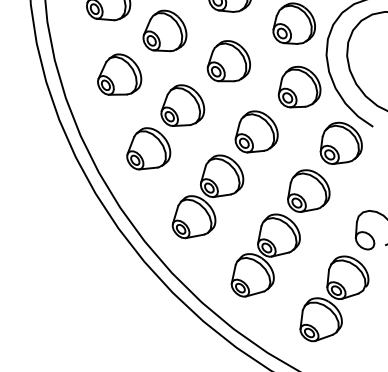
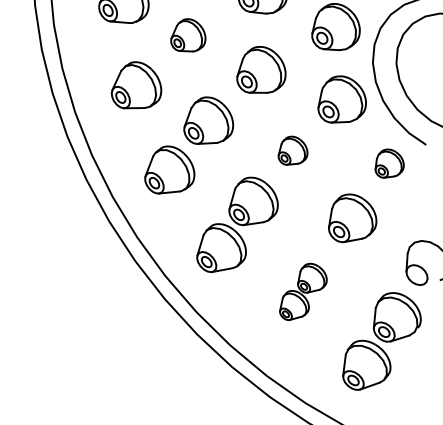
part: (164, 30) -> (187, 34), size x0.7
part: (256, 131) -> (292, 150), size x0.6
part: (340, 142) -> (388, 162), size x0.6
part: (265, 255) -> (303, 291), size x0.6

